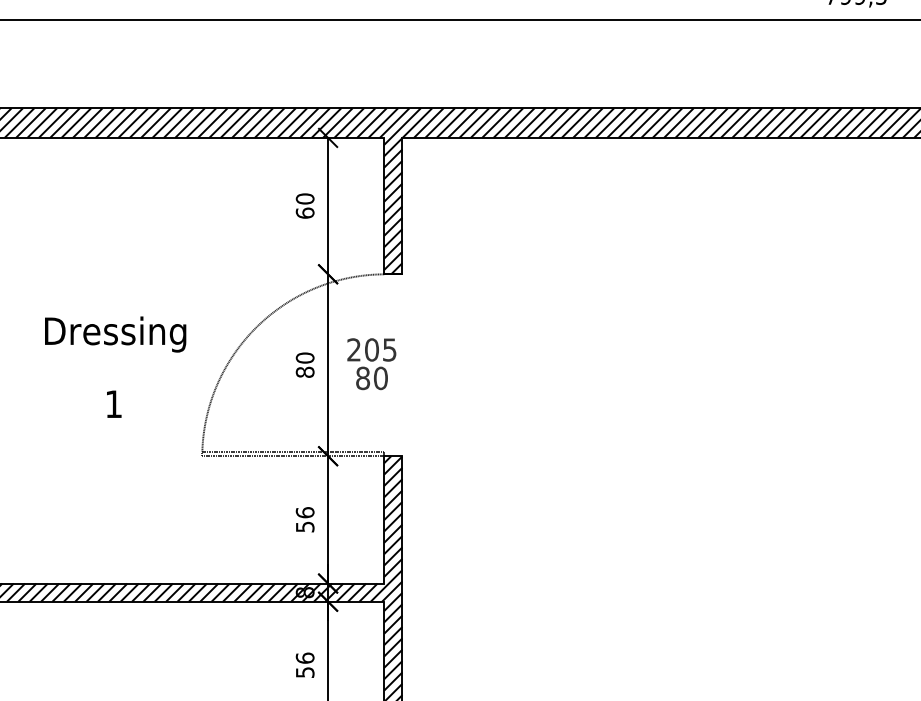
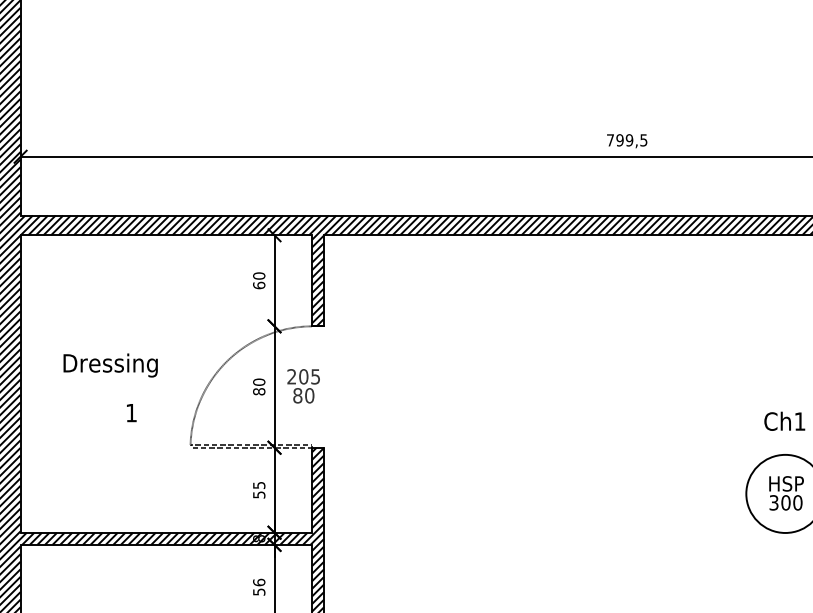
text: (115, 334) -> (110, 365), moved
text: (305, 512) -> (259, 485), 56 -> 55

